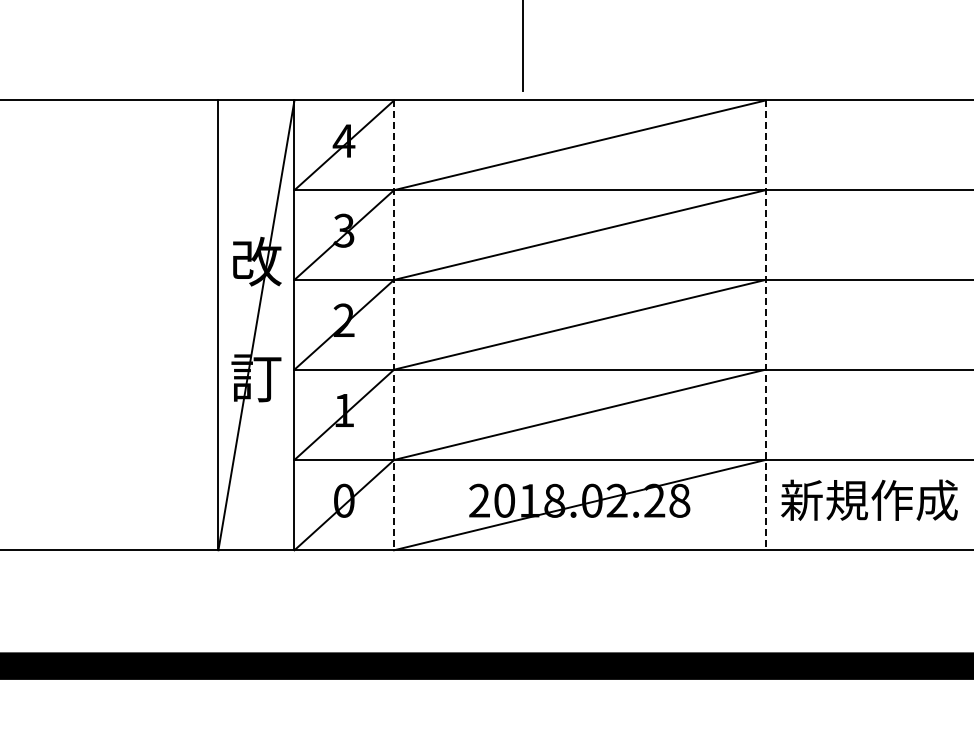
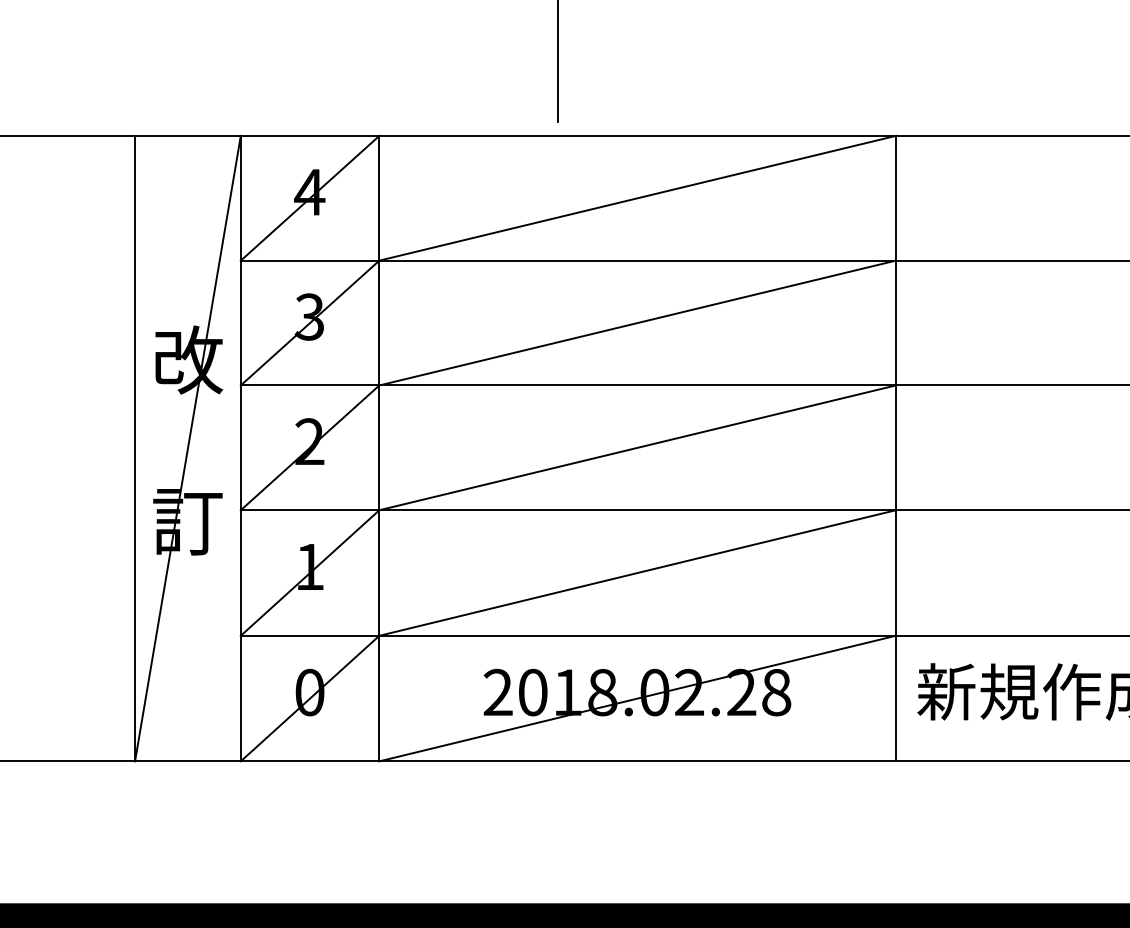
line: (394, 325) -> (379, 448), dashed -> solid
line: (765, 325) -> (895, 448), dashed -> solid

